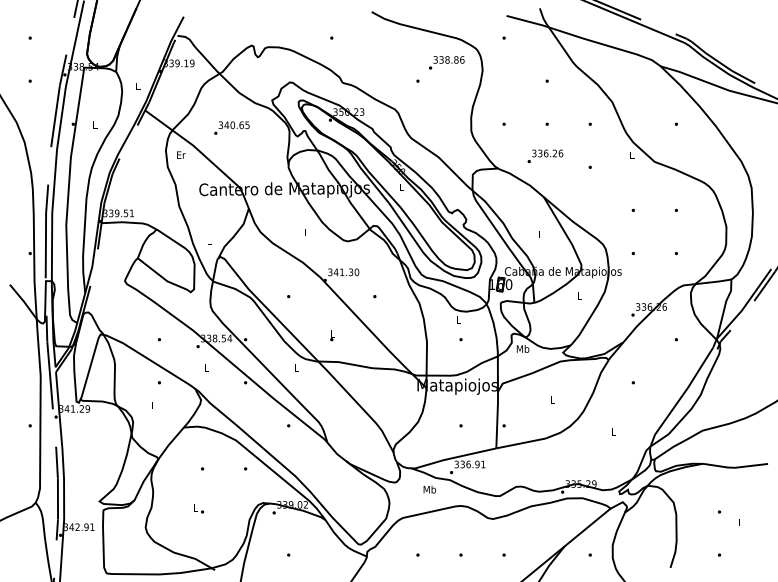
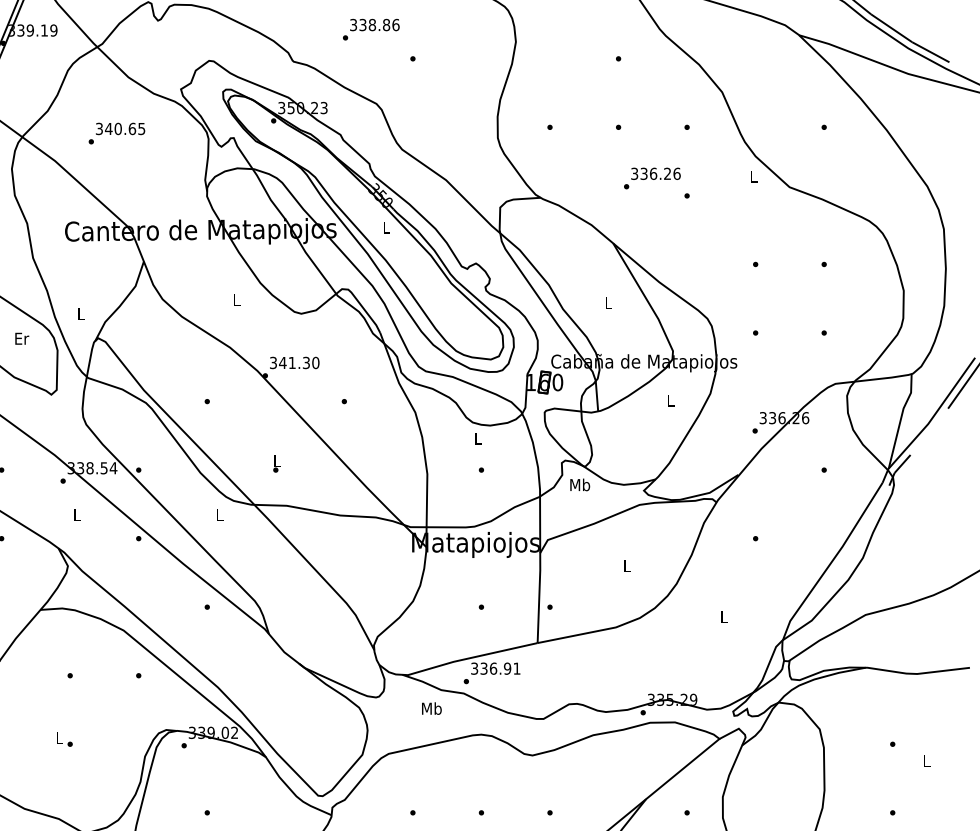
text: (446, 62) -> (370, 29), moved
text: (181, 154) -> (22, 337), moved
text: (545, 156) -> (652, 178), moved

